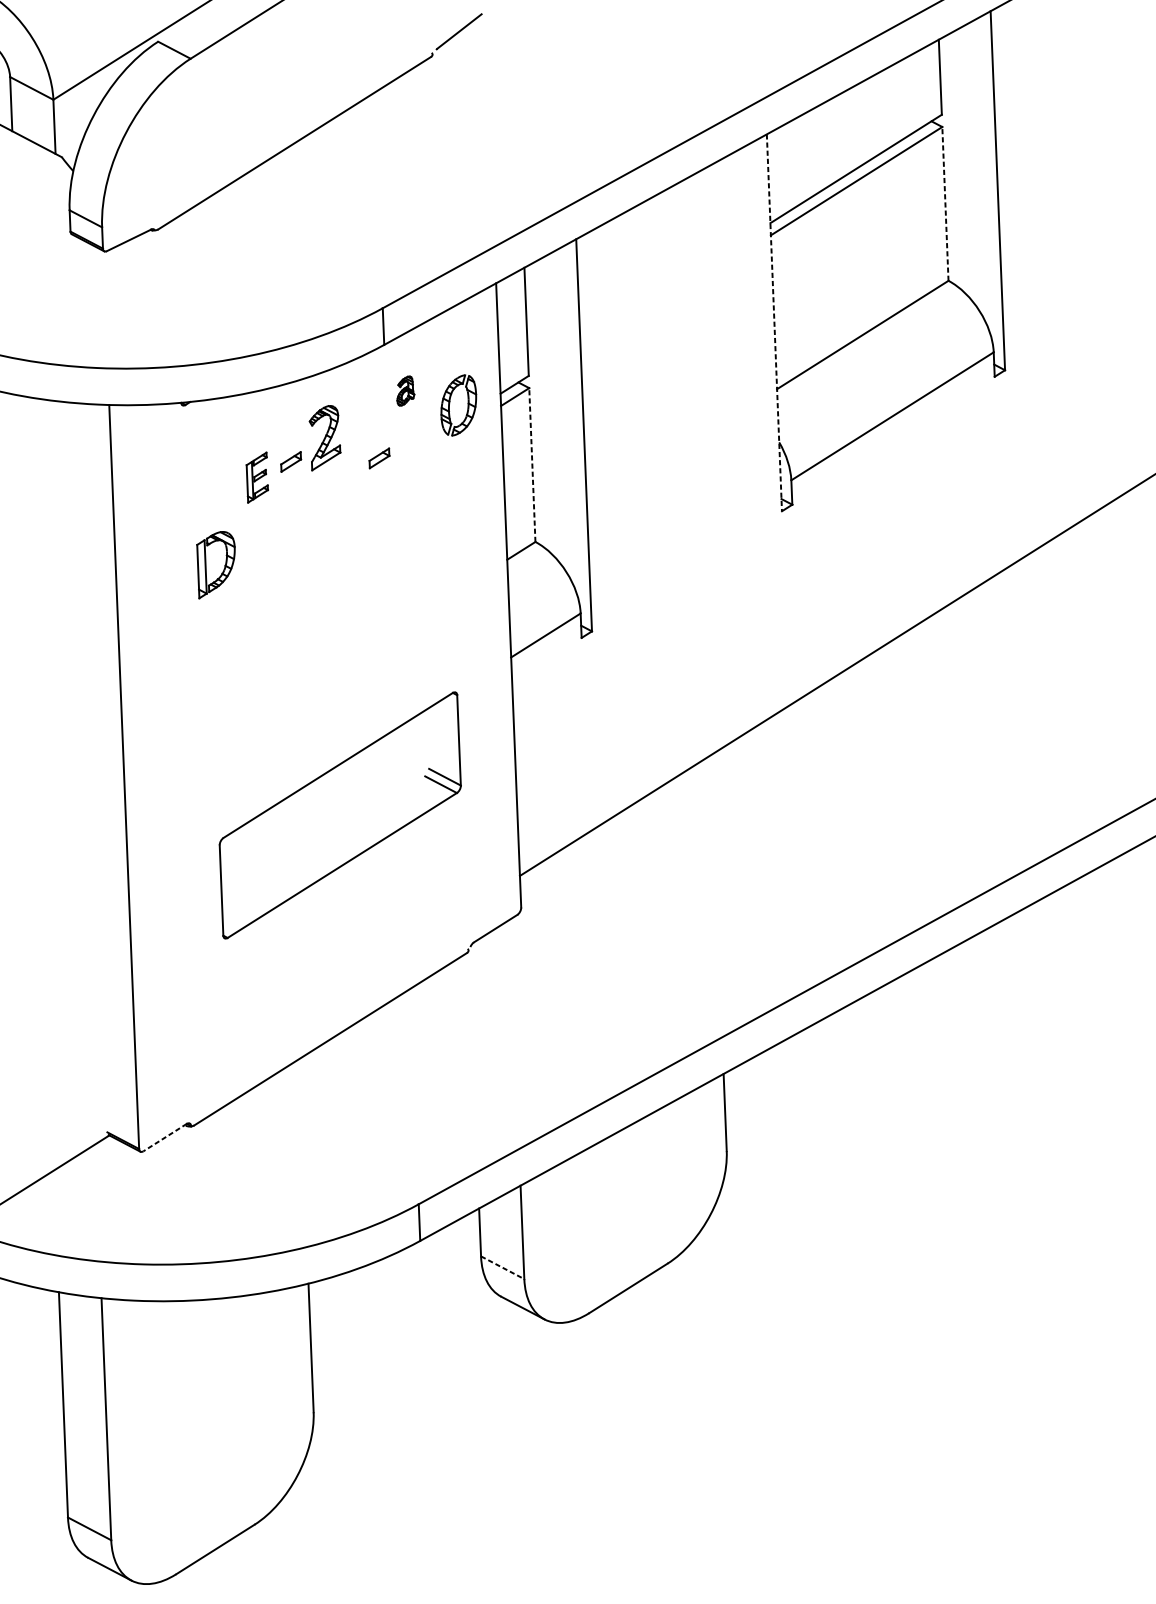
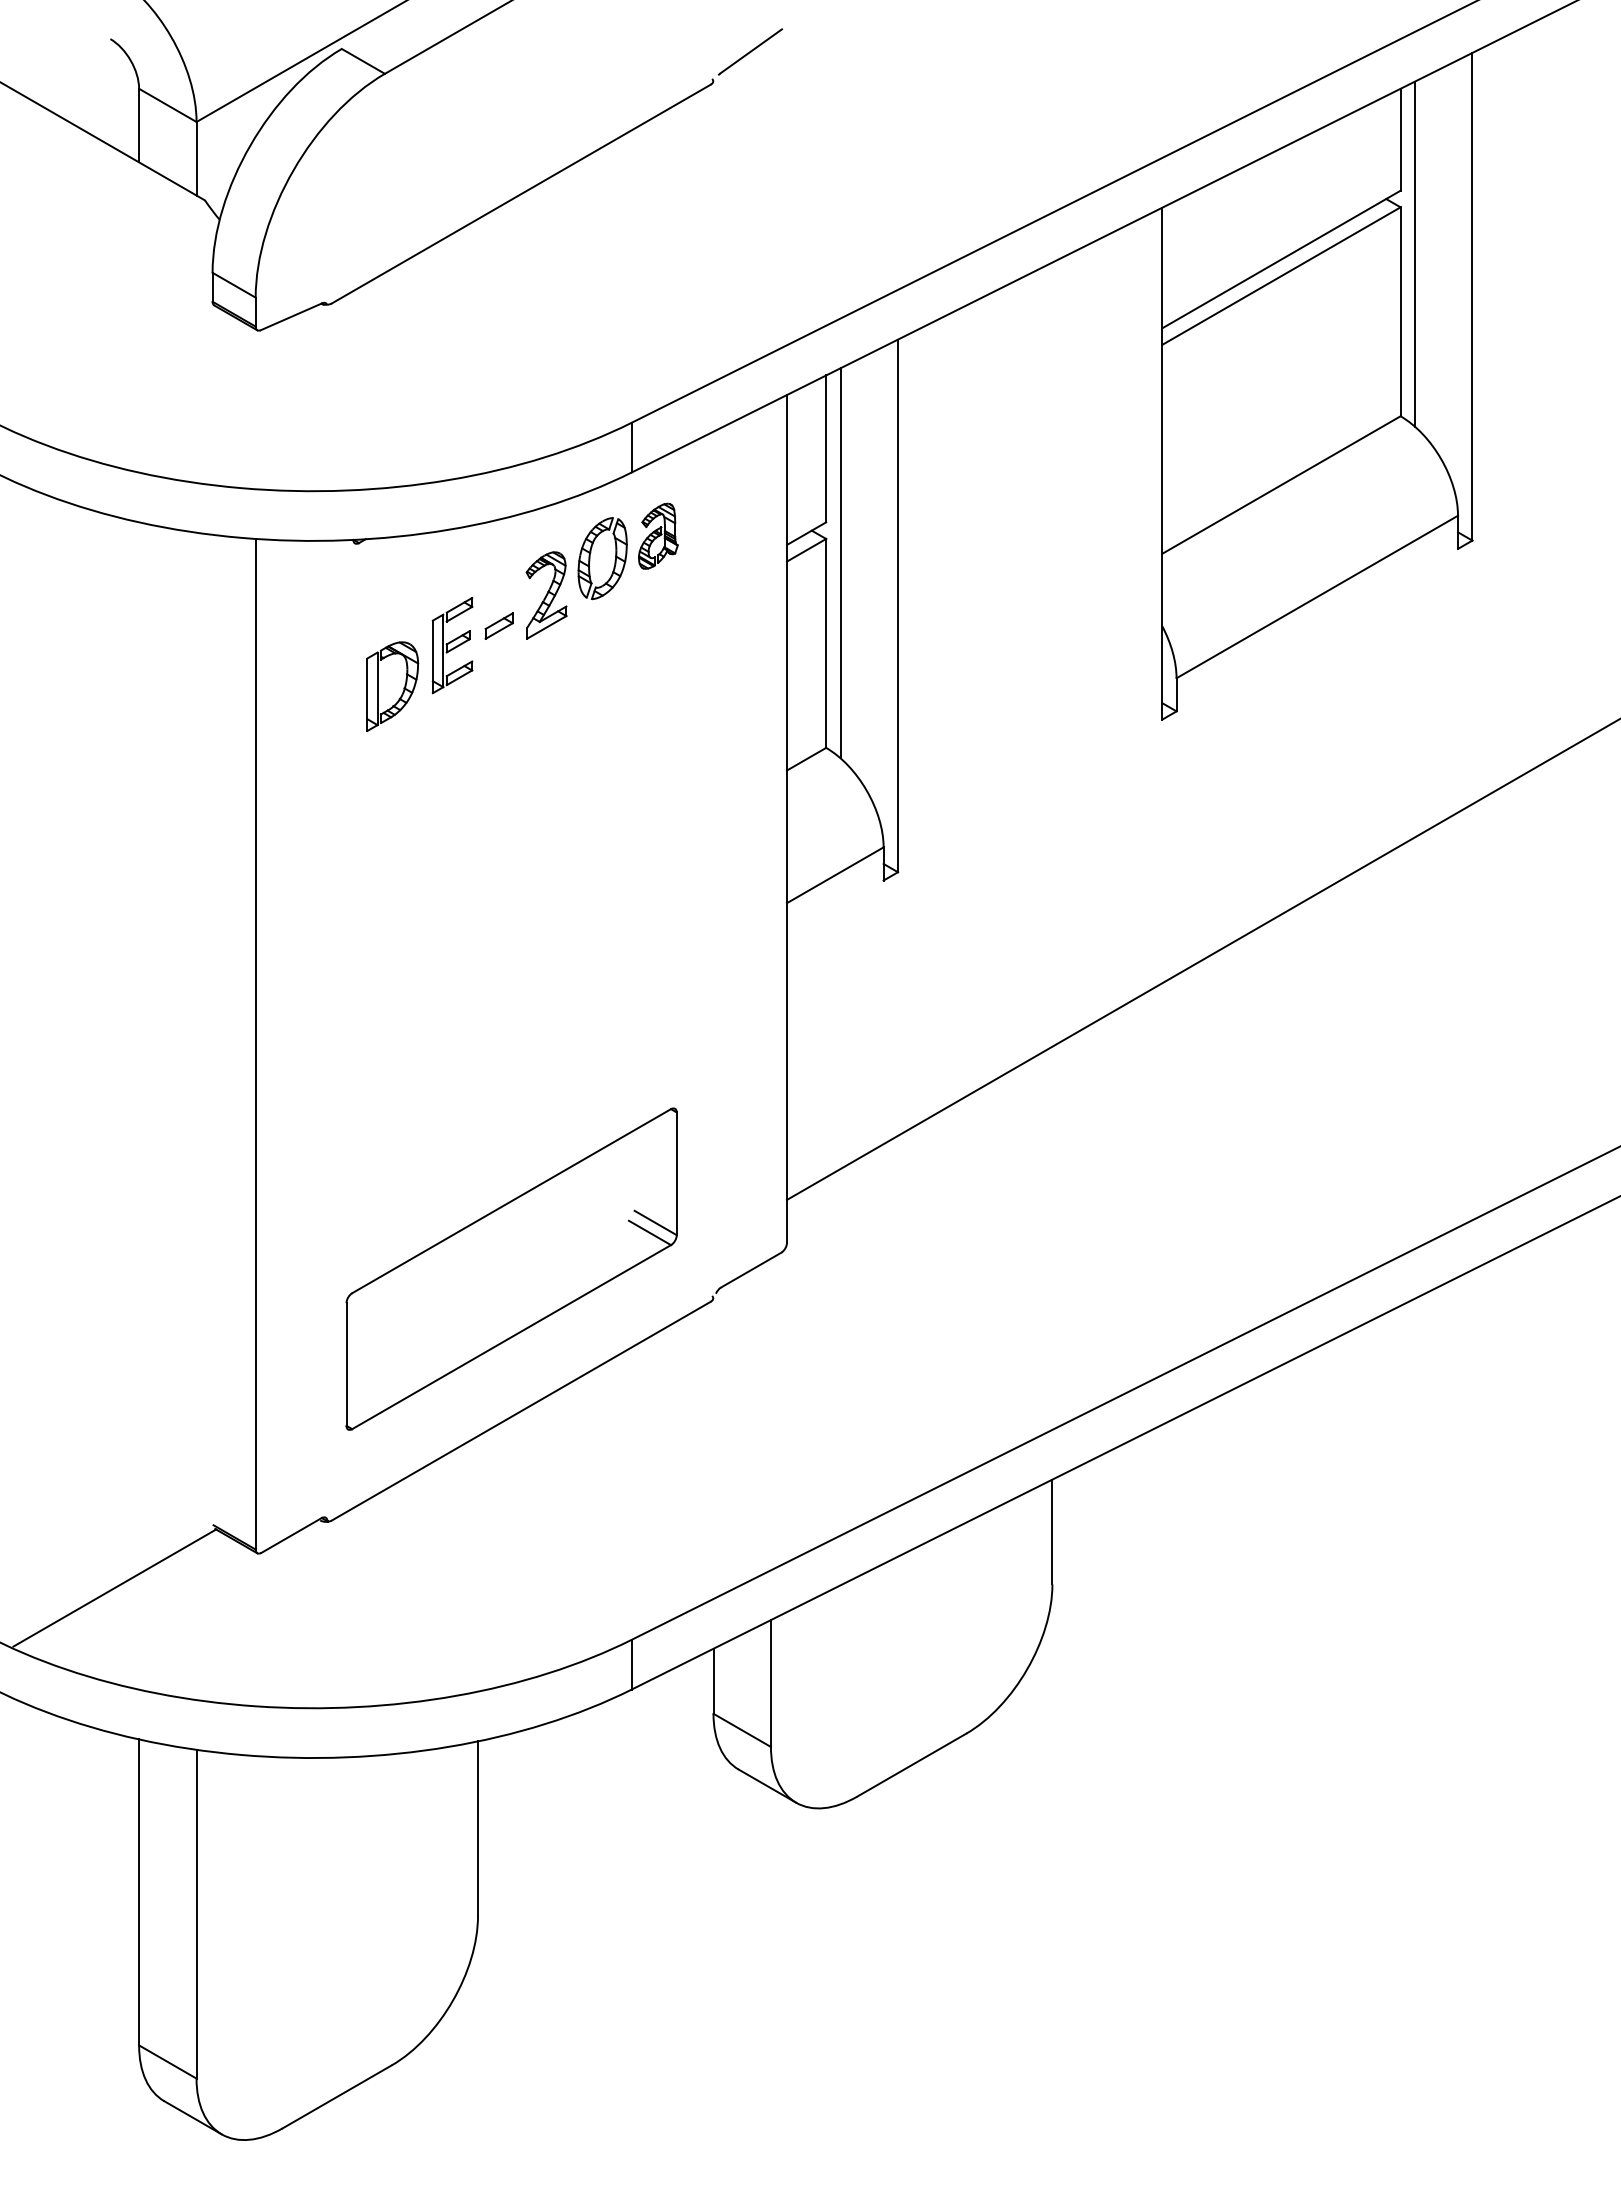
line: (953, 160) -> (1414, 253), added
line: (945, 203) -> (1400, 311), dashed -> solid
line: (774, 322) -> (1162, 463), dashed -> solid
part: (405, 390) -> (658, 535), size x1.67
part: (449, 405) -> (590, 558), moved
line: (540, 405) -> (840, 563), added
part: (378, 457) -> (618, 625), removed
line: (532, 464) -> (826, 642), dashed -> solid
part: (257, 477) -> (452, 645), size x1.43
part: (224, 565) -> (403, 687), moved
part: (340, 814) -> (511, 1268), moved
line: (165, 1137) -> (291, 1535), dashed -> solid
line: (502, 1267) -> (742, 1730), dashed -> solid

